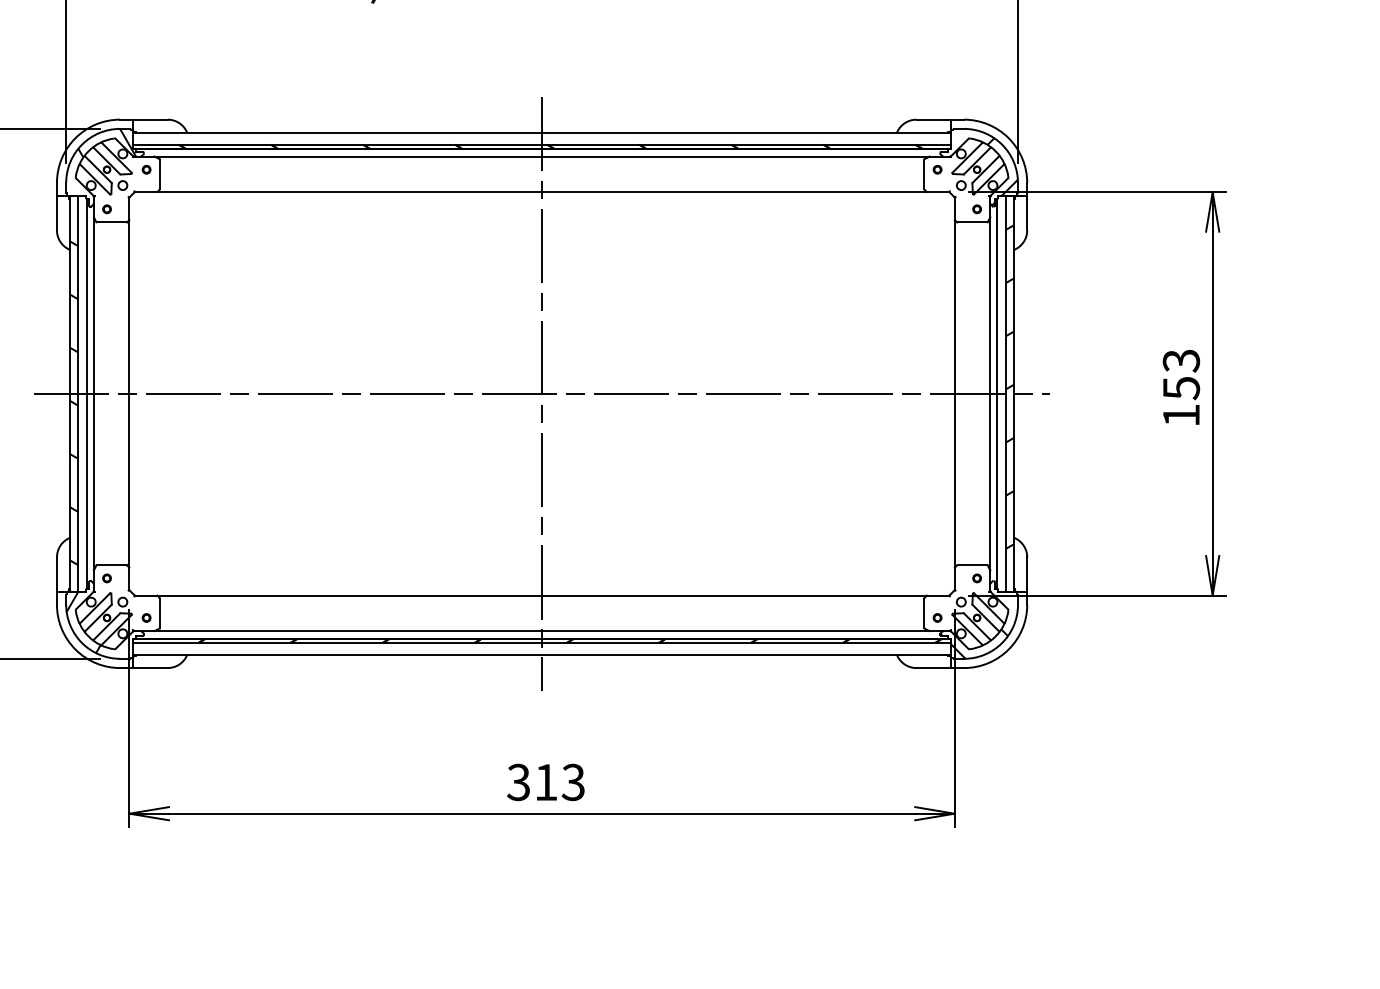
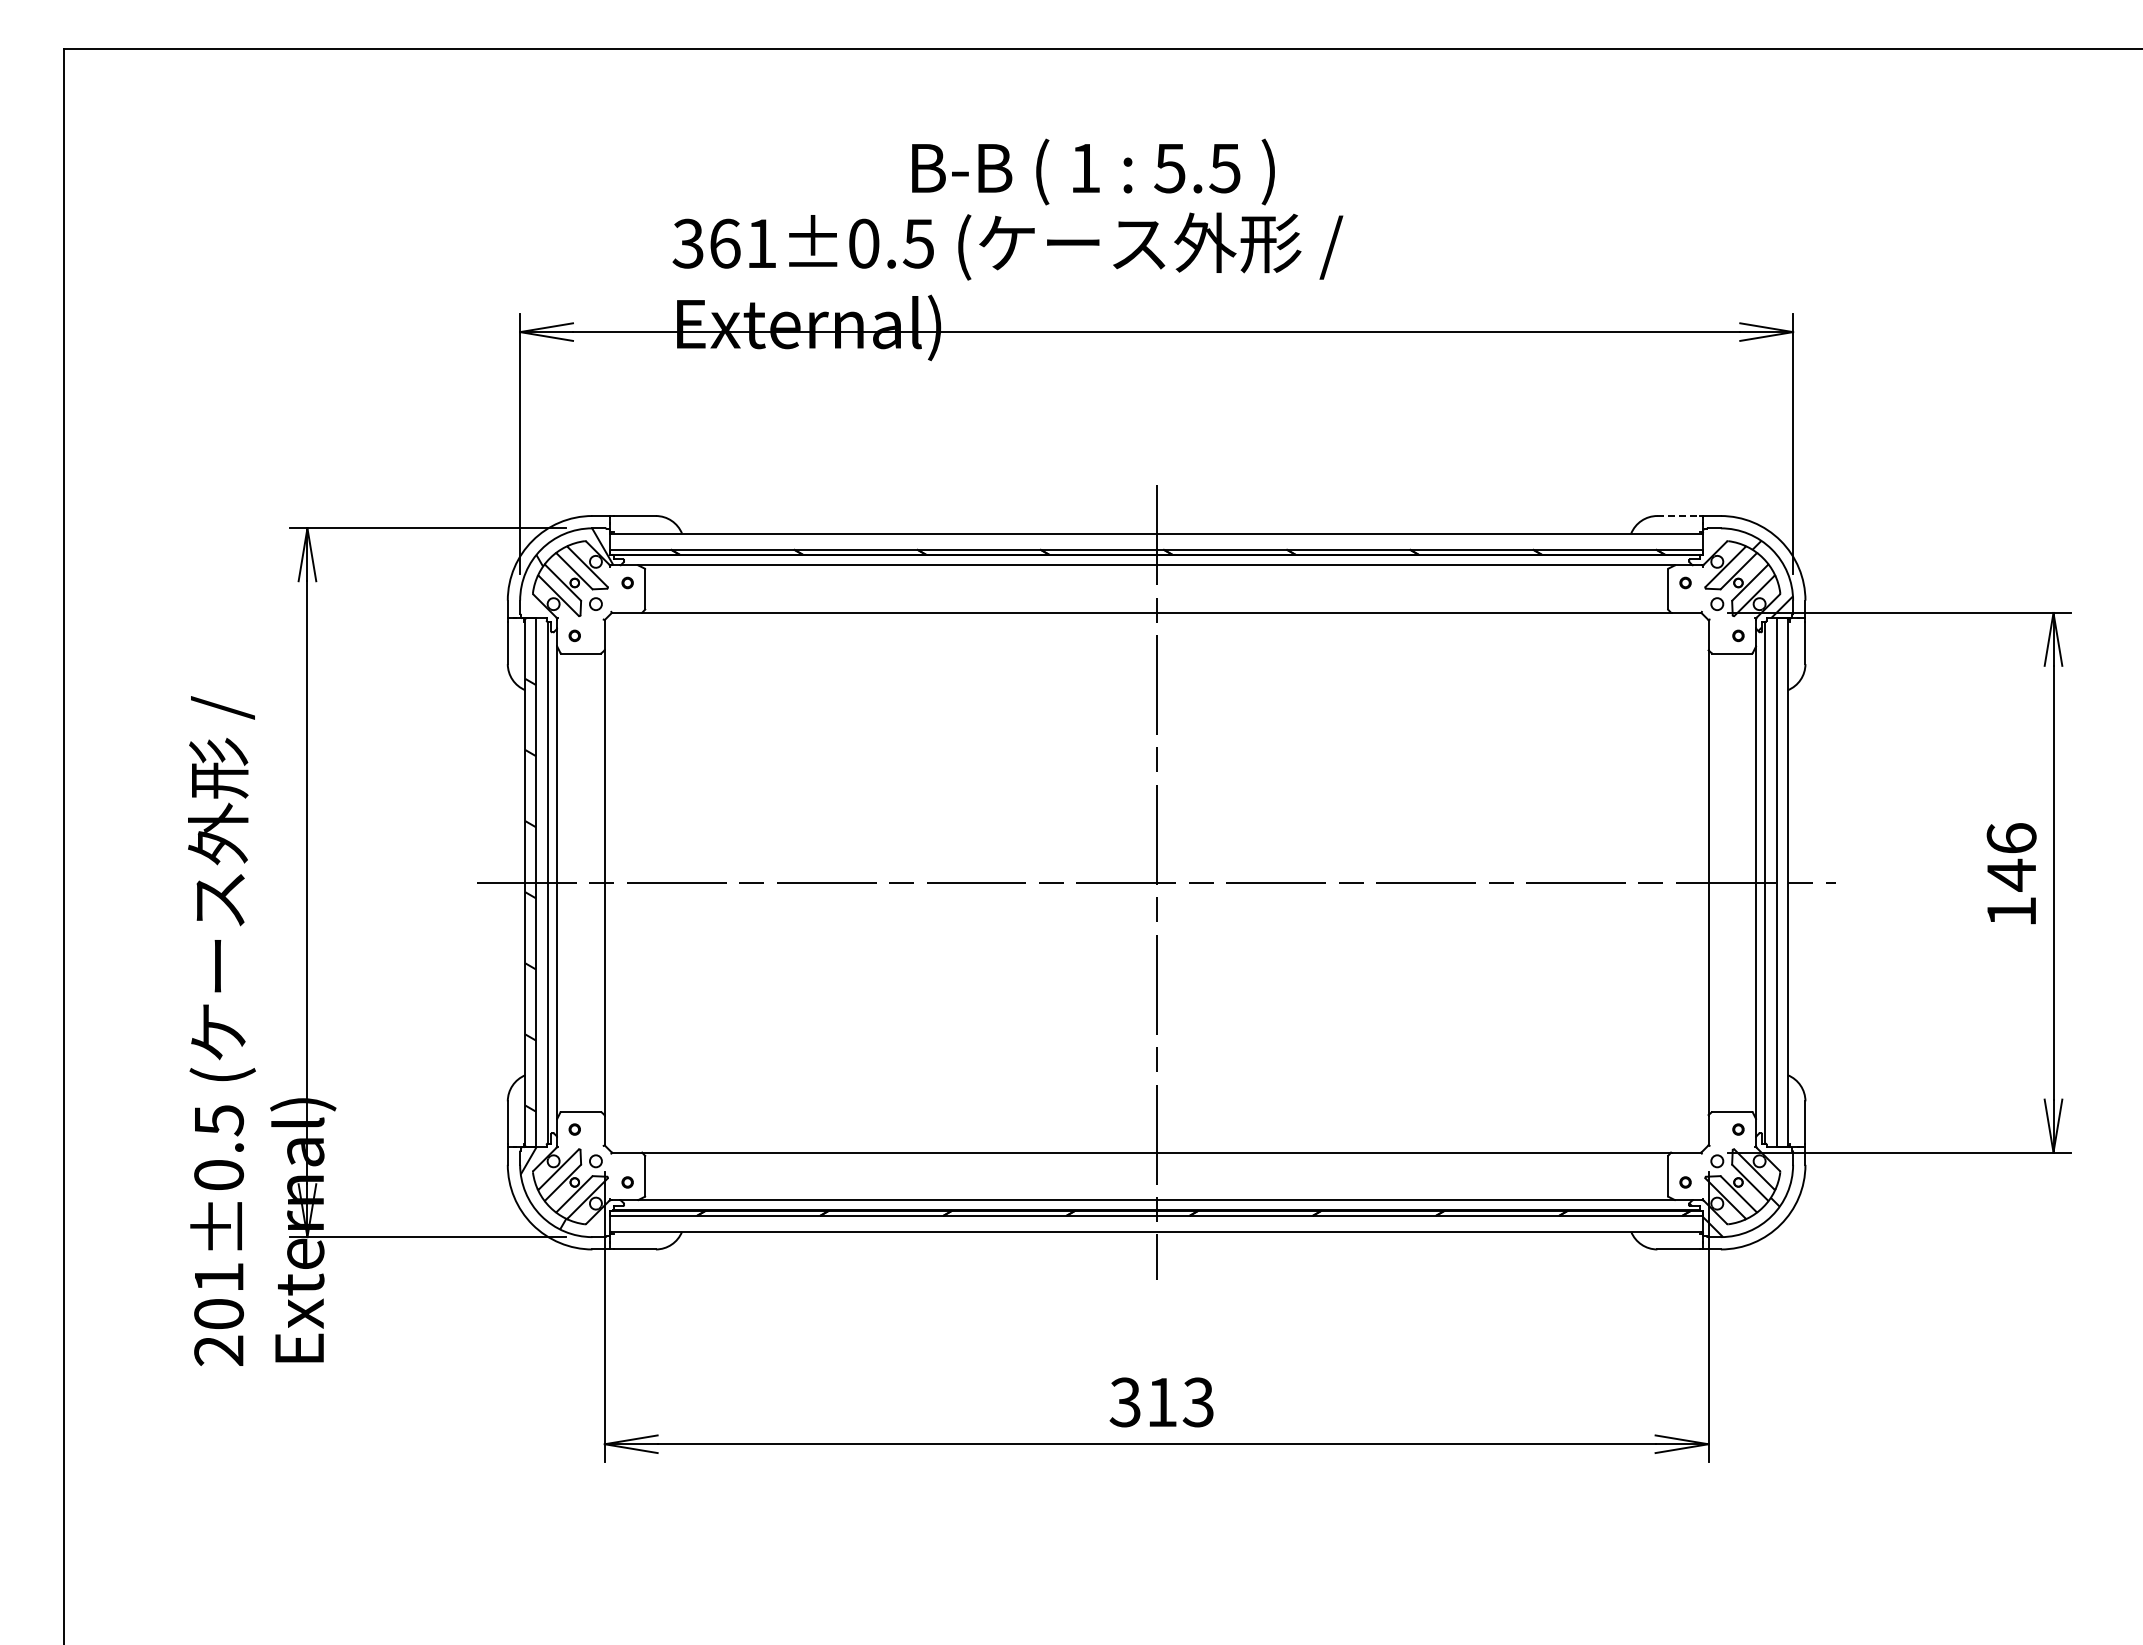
line: (933, 120) -> (1679, 516), solid -> dashed
text: (1181, 374) -> (2011, 857), 153 -> 146
hatch: (1010, 386) -> (1782, 873), removed

